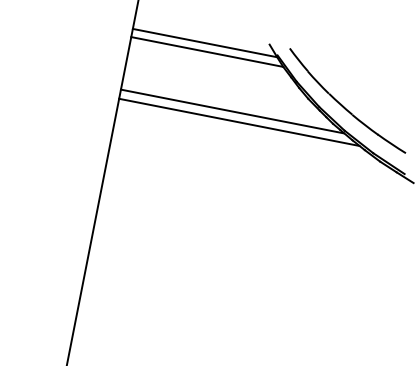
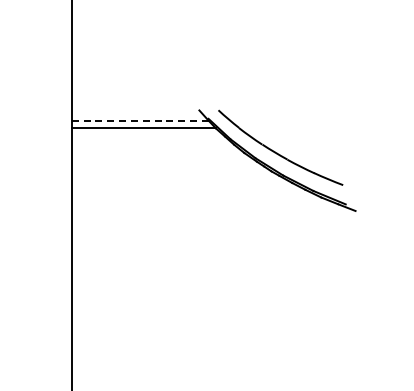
line: (205, 43) -> (140, 120), solid -> dashed
line: (232, 111) -> (177, 178), removed
line: (239, 122) -> (185, 186), removed

